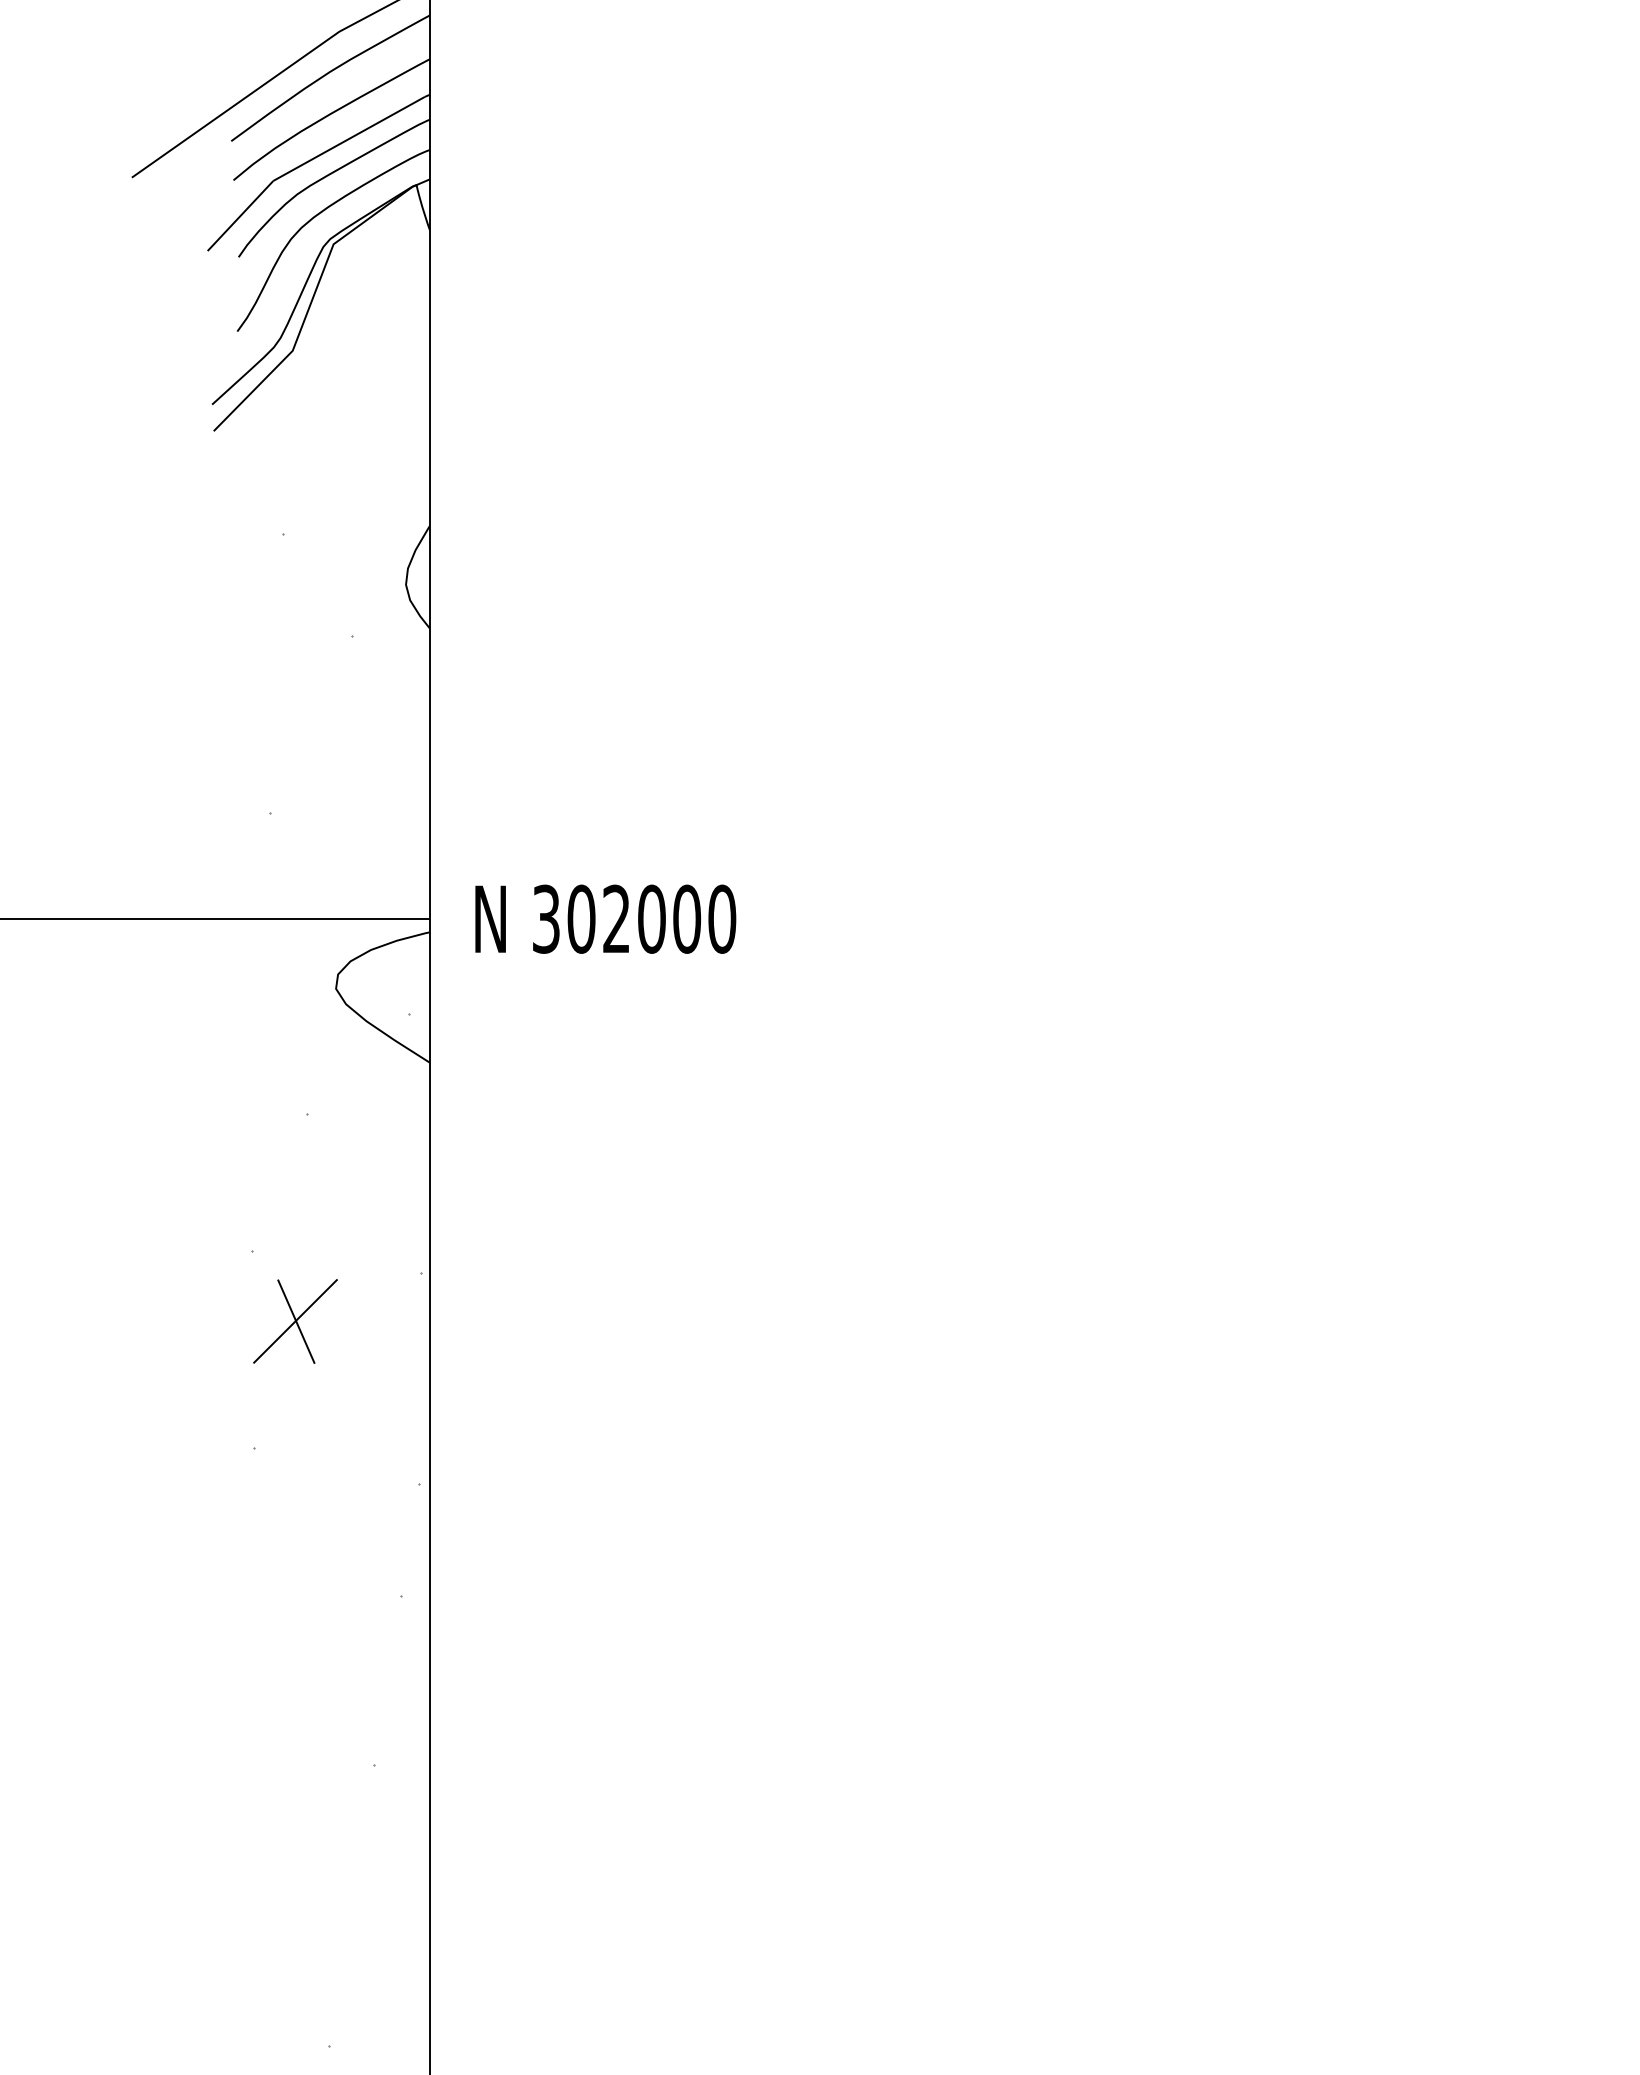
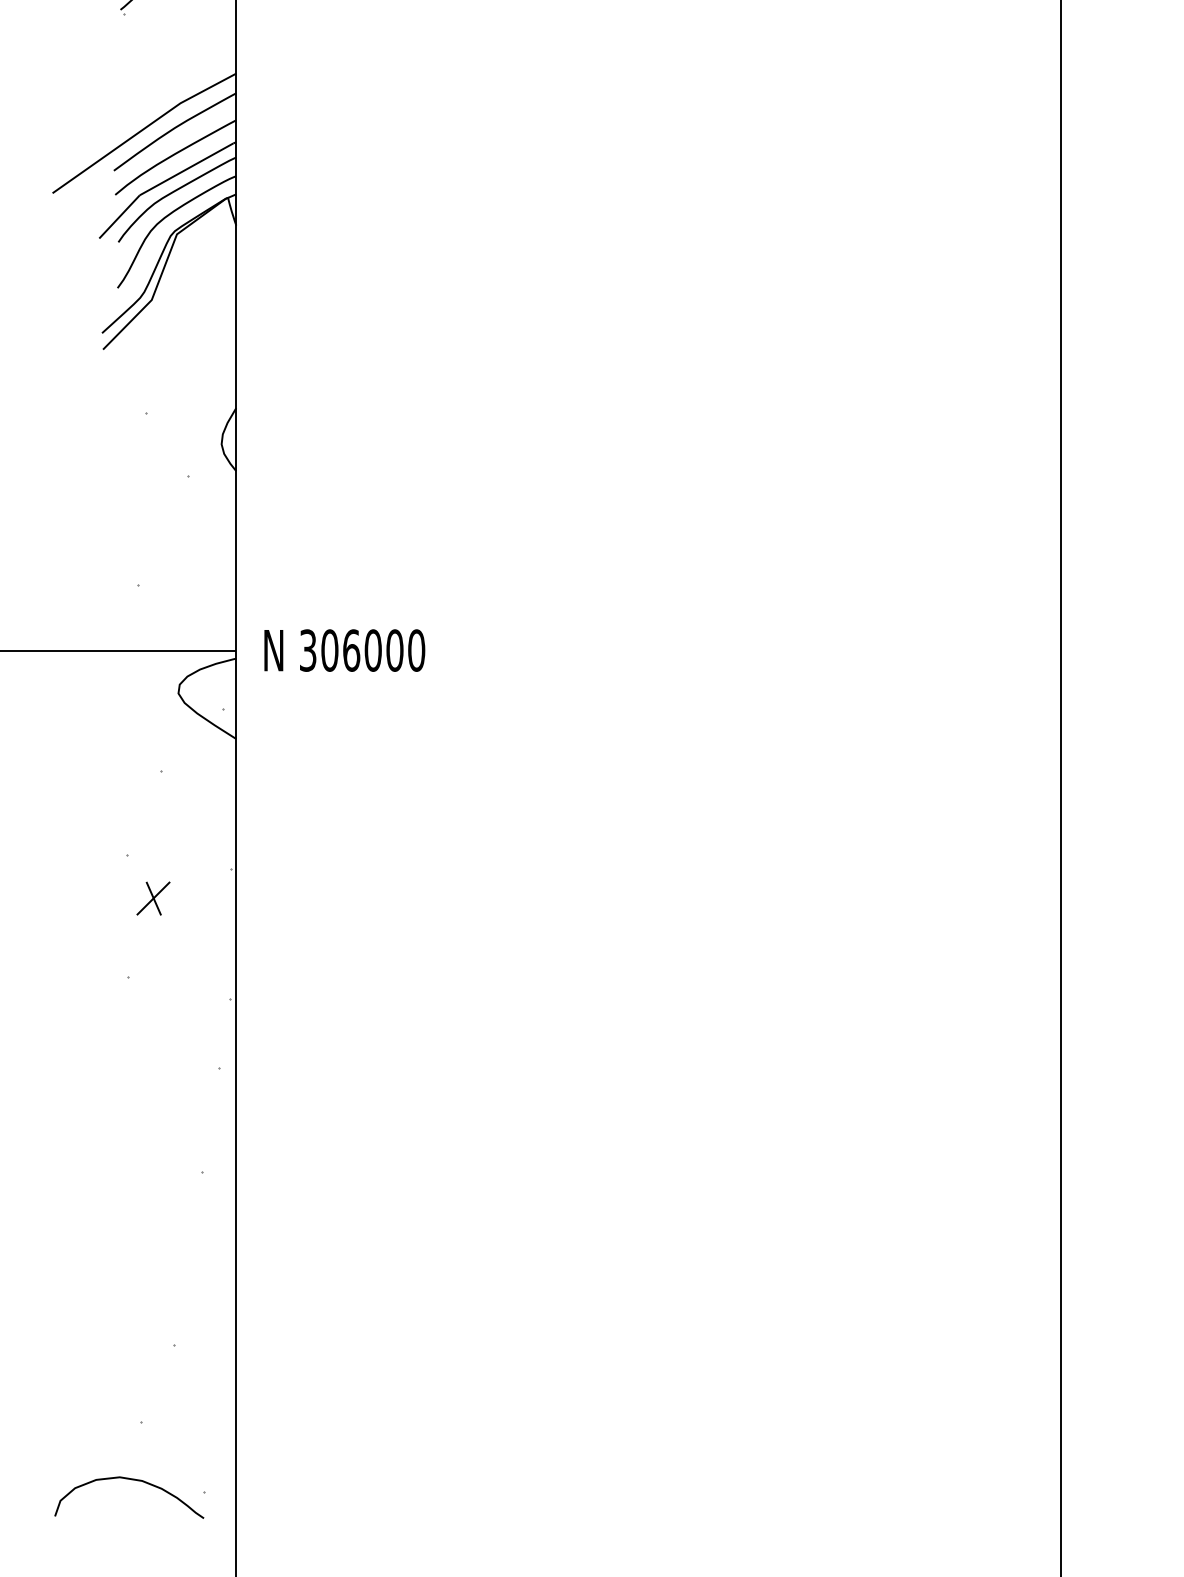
text: (616, 919) -> (351, 650), 302000 -> 306000
part: (295, 1321) -> (153, 898), size x0.62

